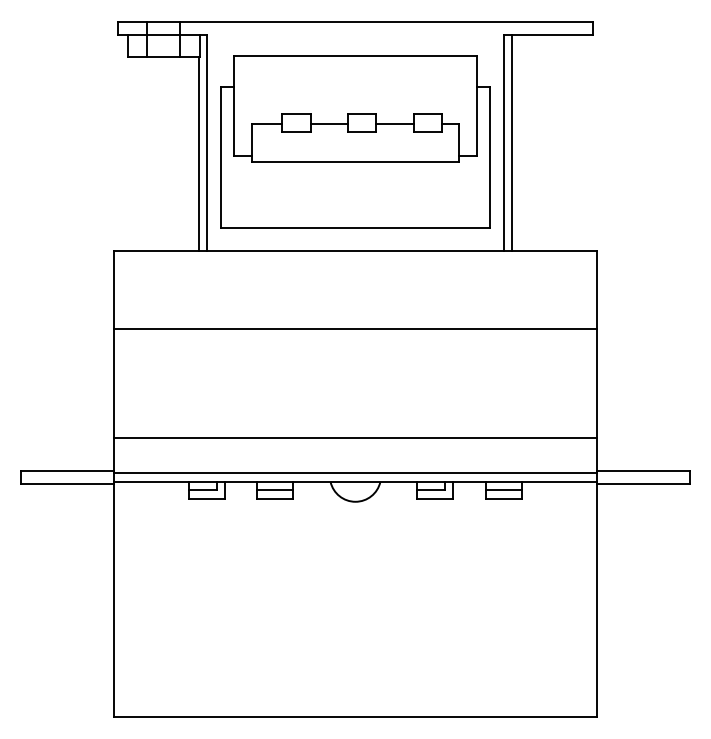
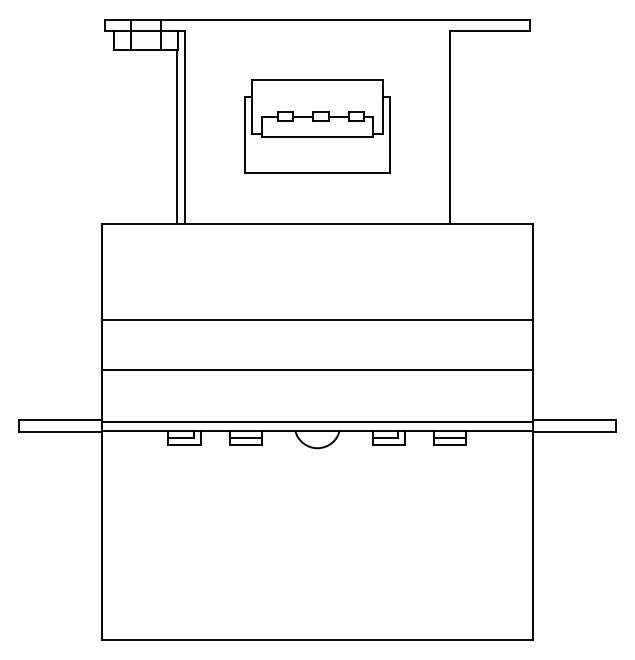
part: (355, 141) -> (317, 126), size x0.6
line: (512, 142) -> (457, 127), removed
line: (355, 329) -> (317, 320), moved
line: (355, 438) -> (317, 370), moved

